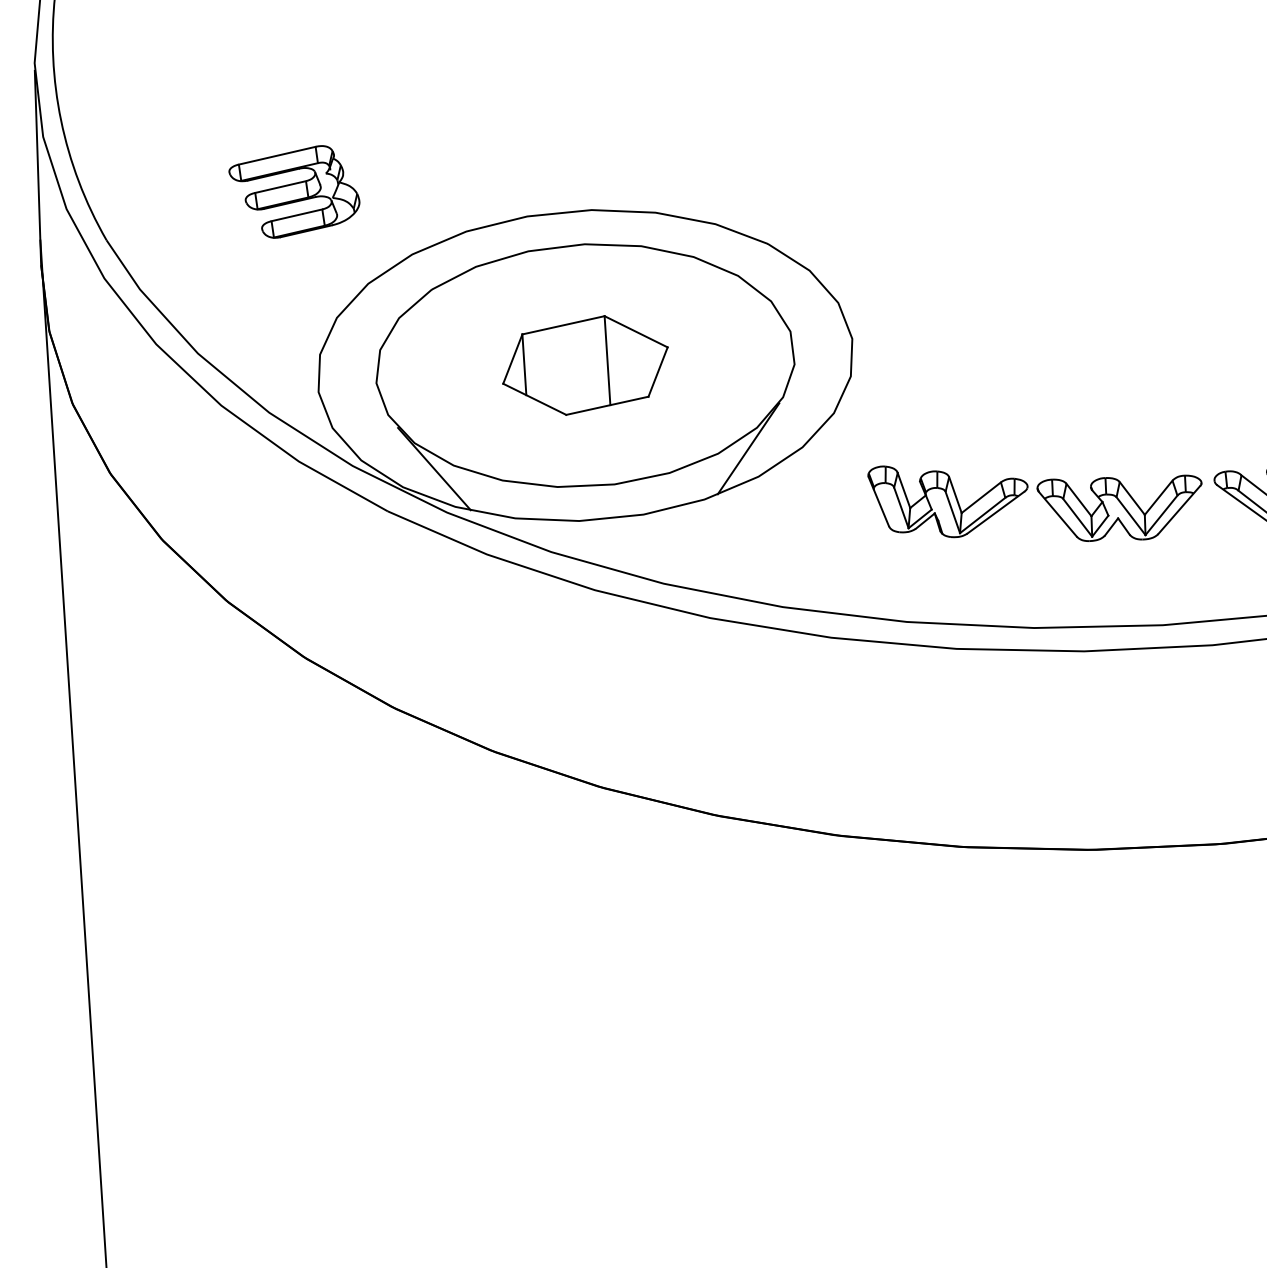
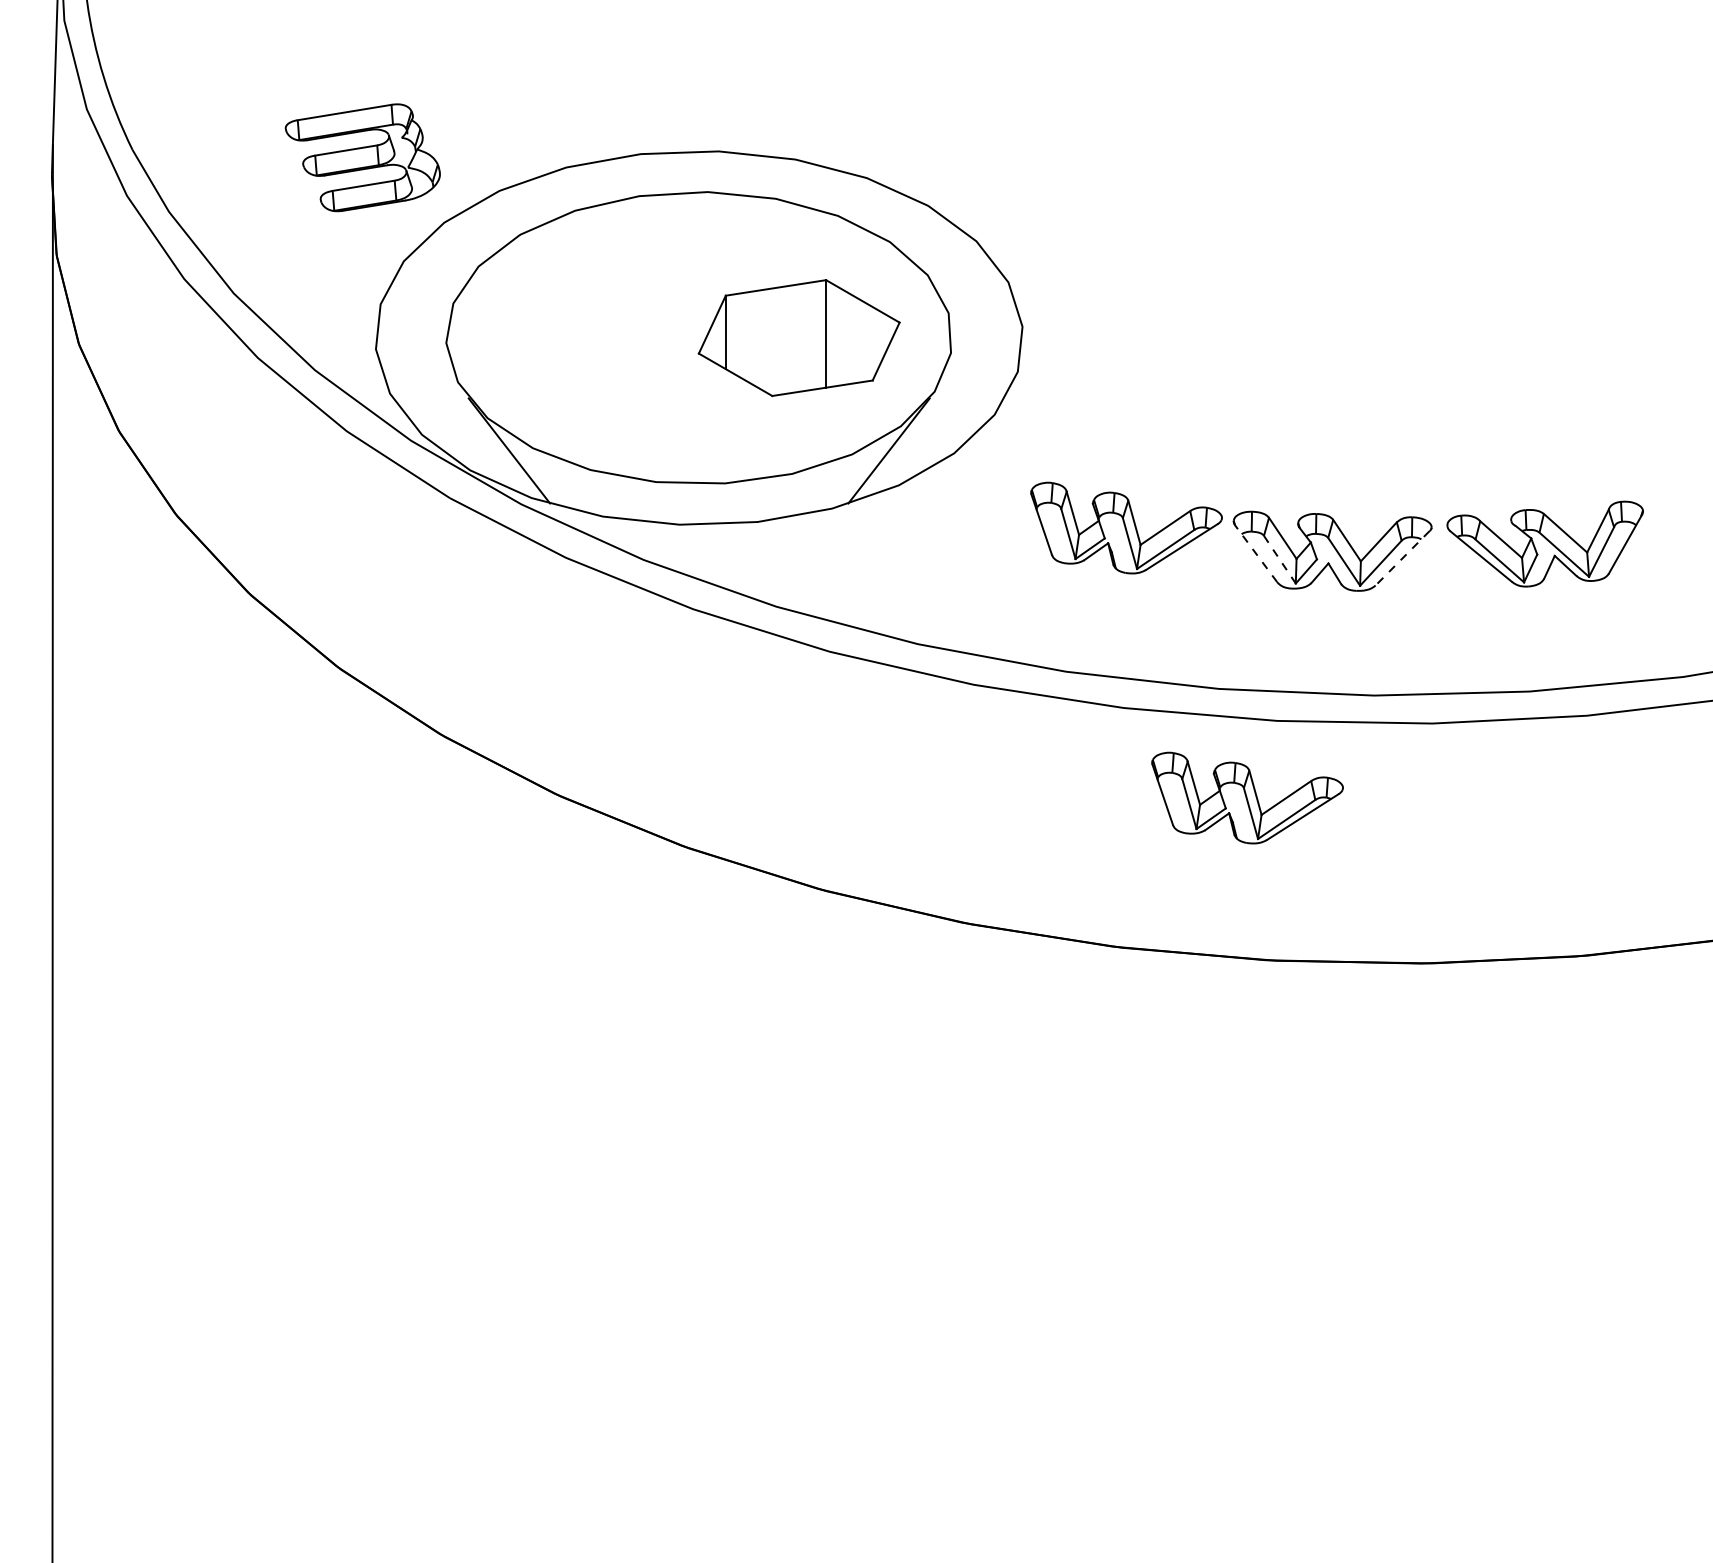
part: (294, 191) -> (362, 157), moved
part: (584, 365) -> (798, 337), moved
line: (1179, 510) -> (1402, 558), solid -> dashed
line: (1057, 514) -> (1255, 553), solid -> dashed
line: (1077, 517) -> (1279, 559), solid -> dashed
part: (1063, 716) -> (1247, 797), added

